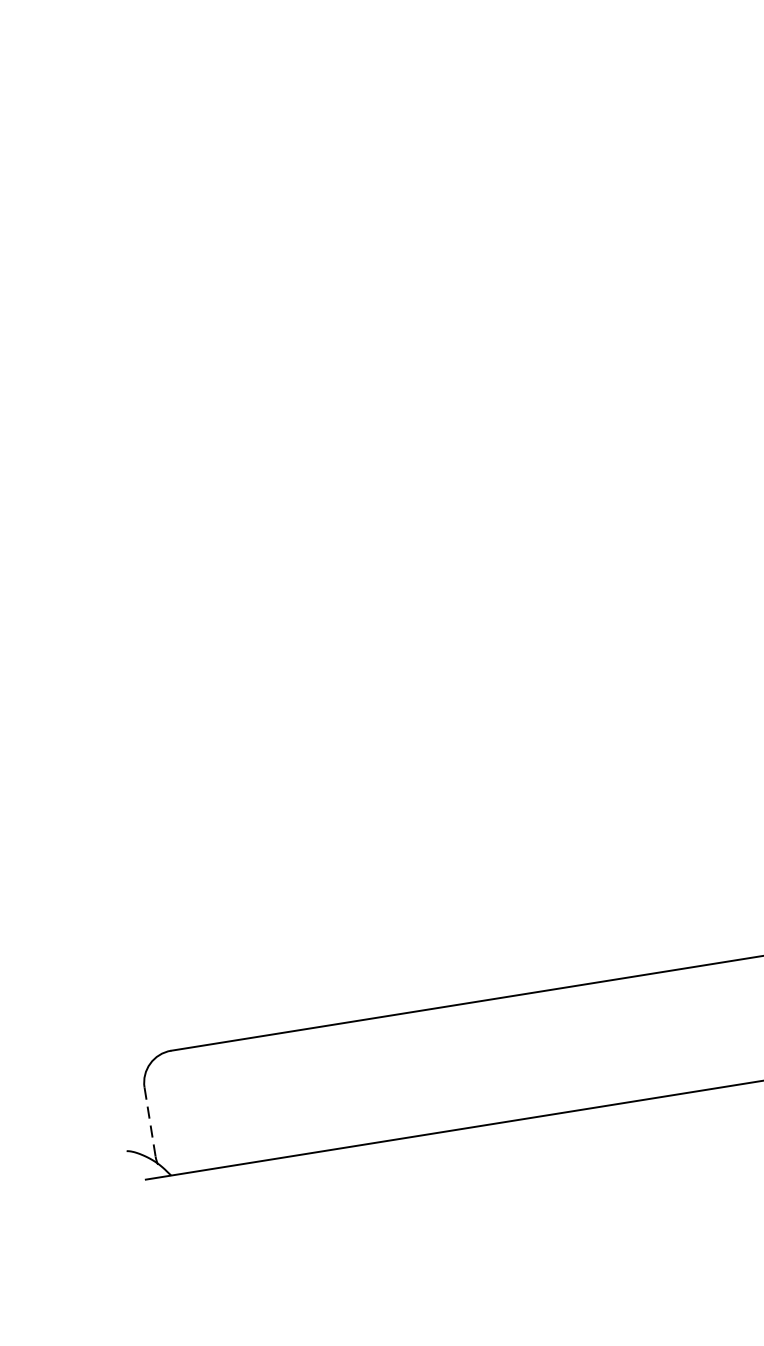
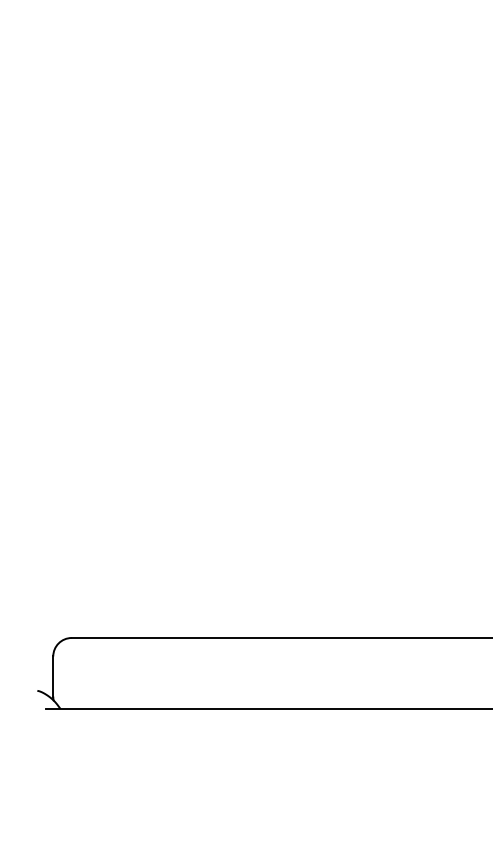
line: (150, 1123) -> (53, 677), dashed -> solid

